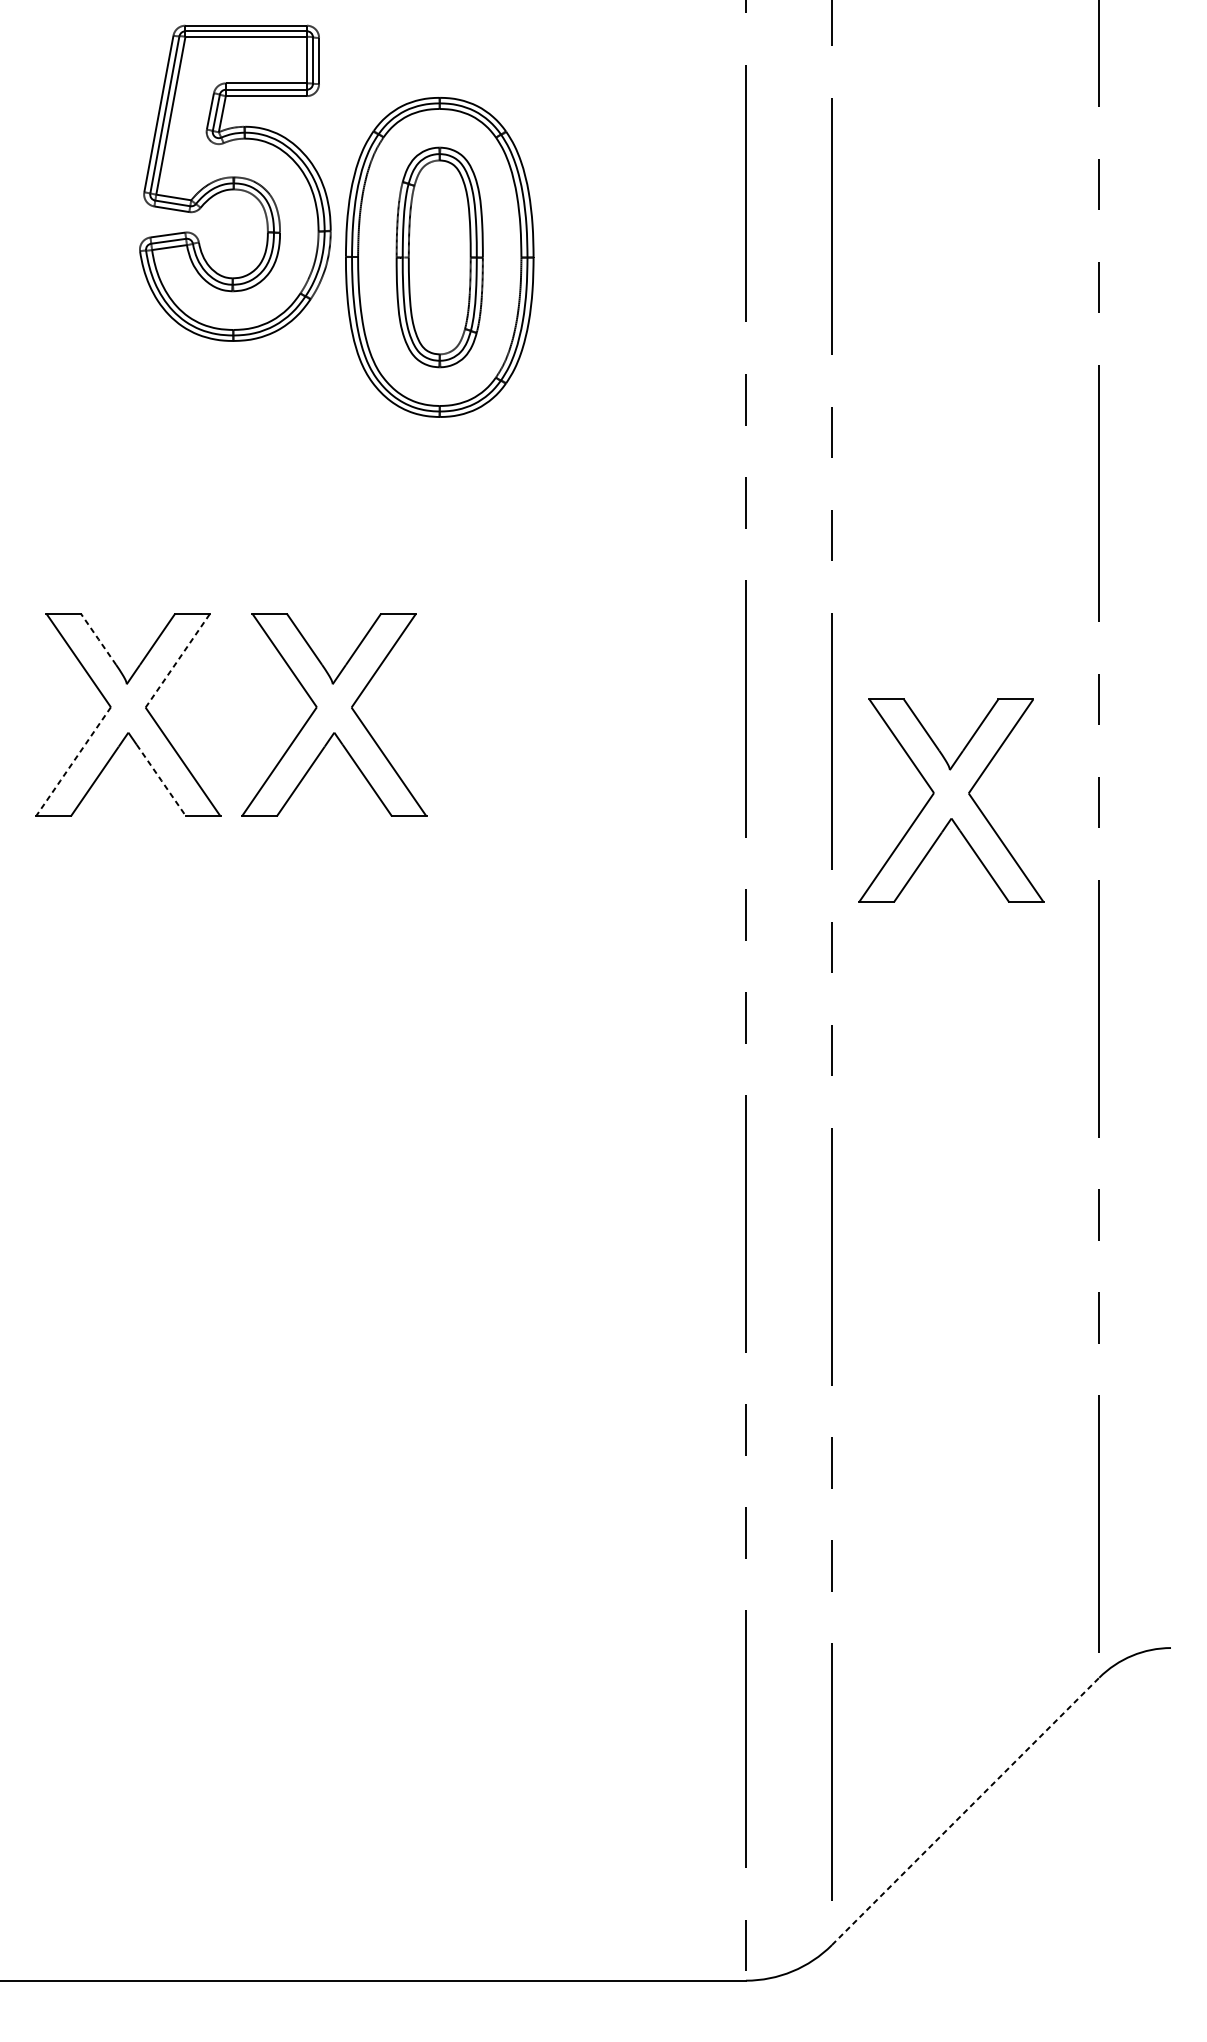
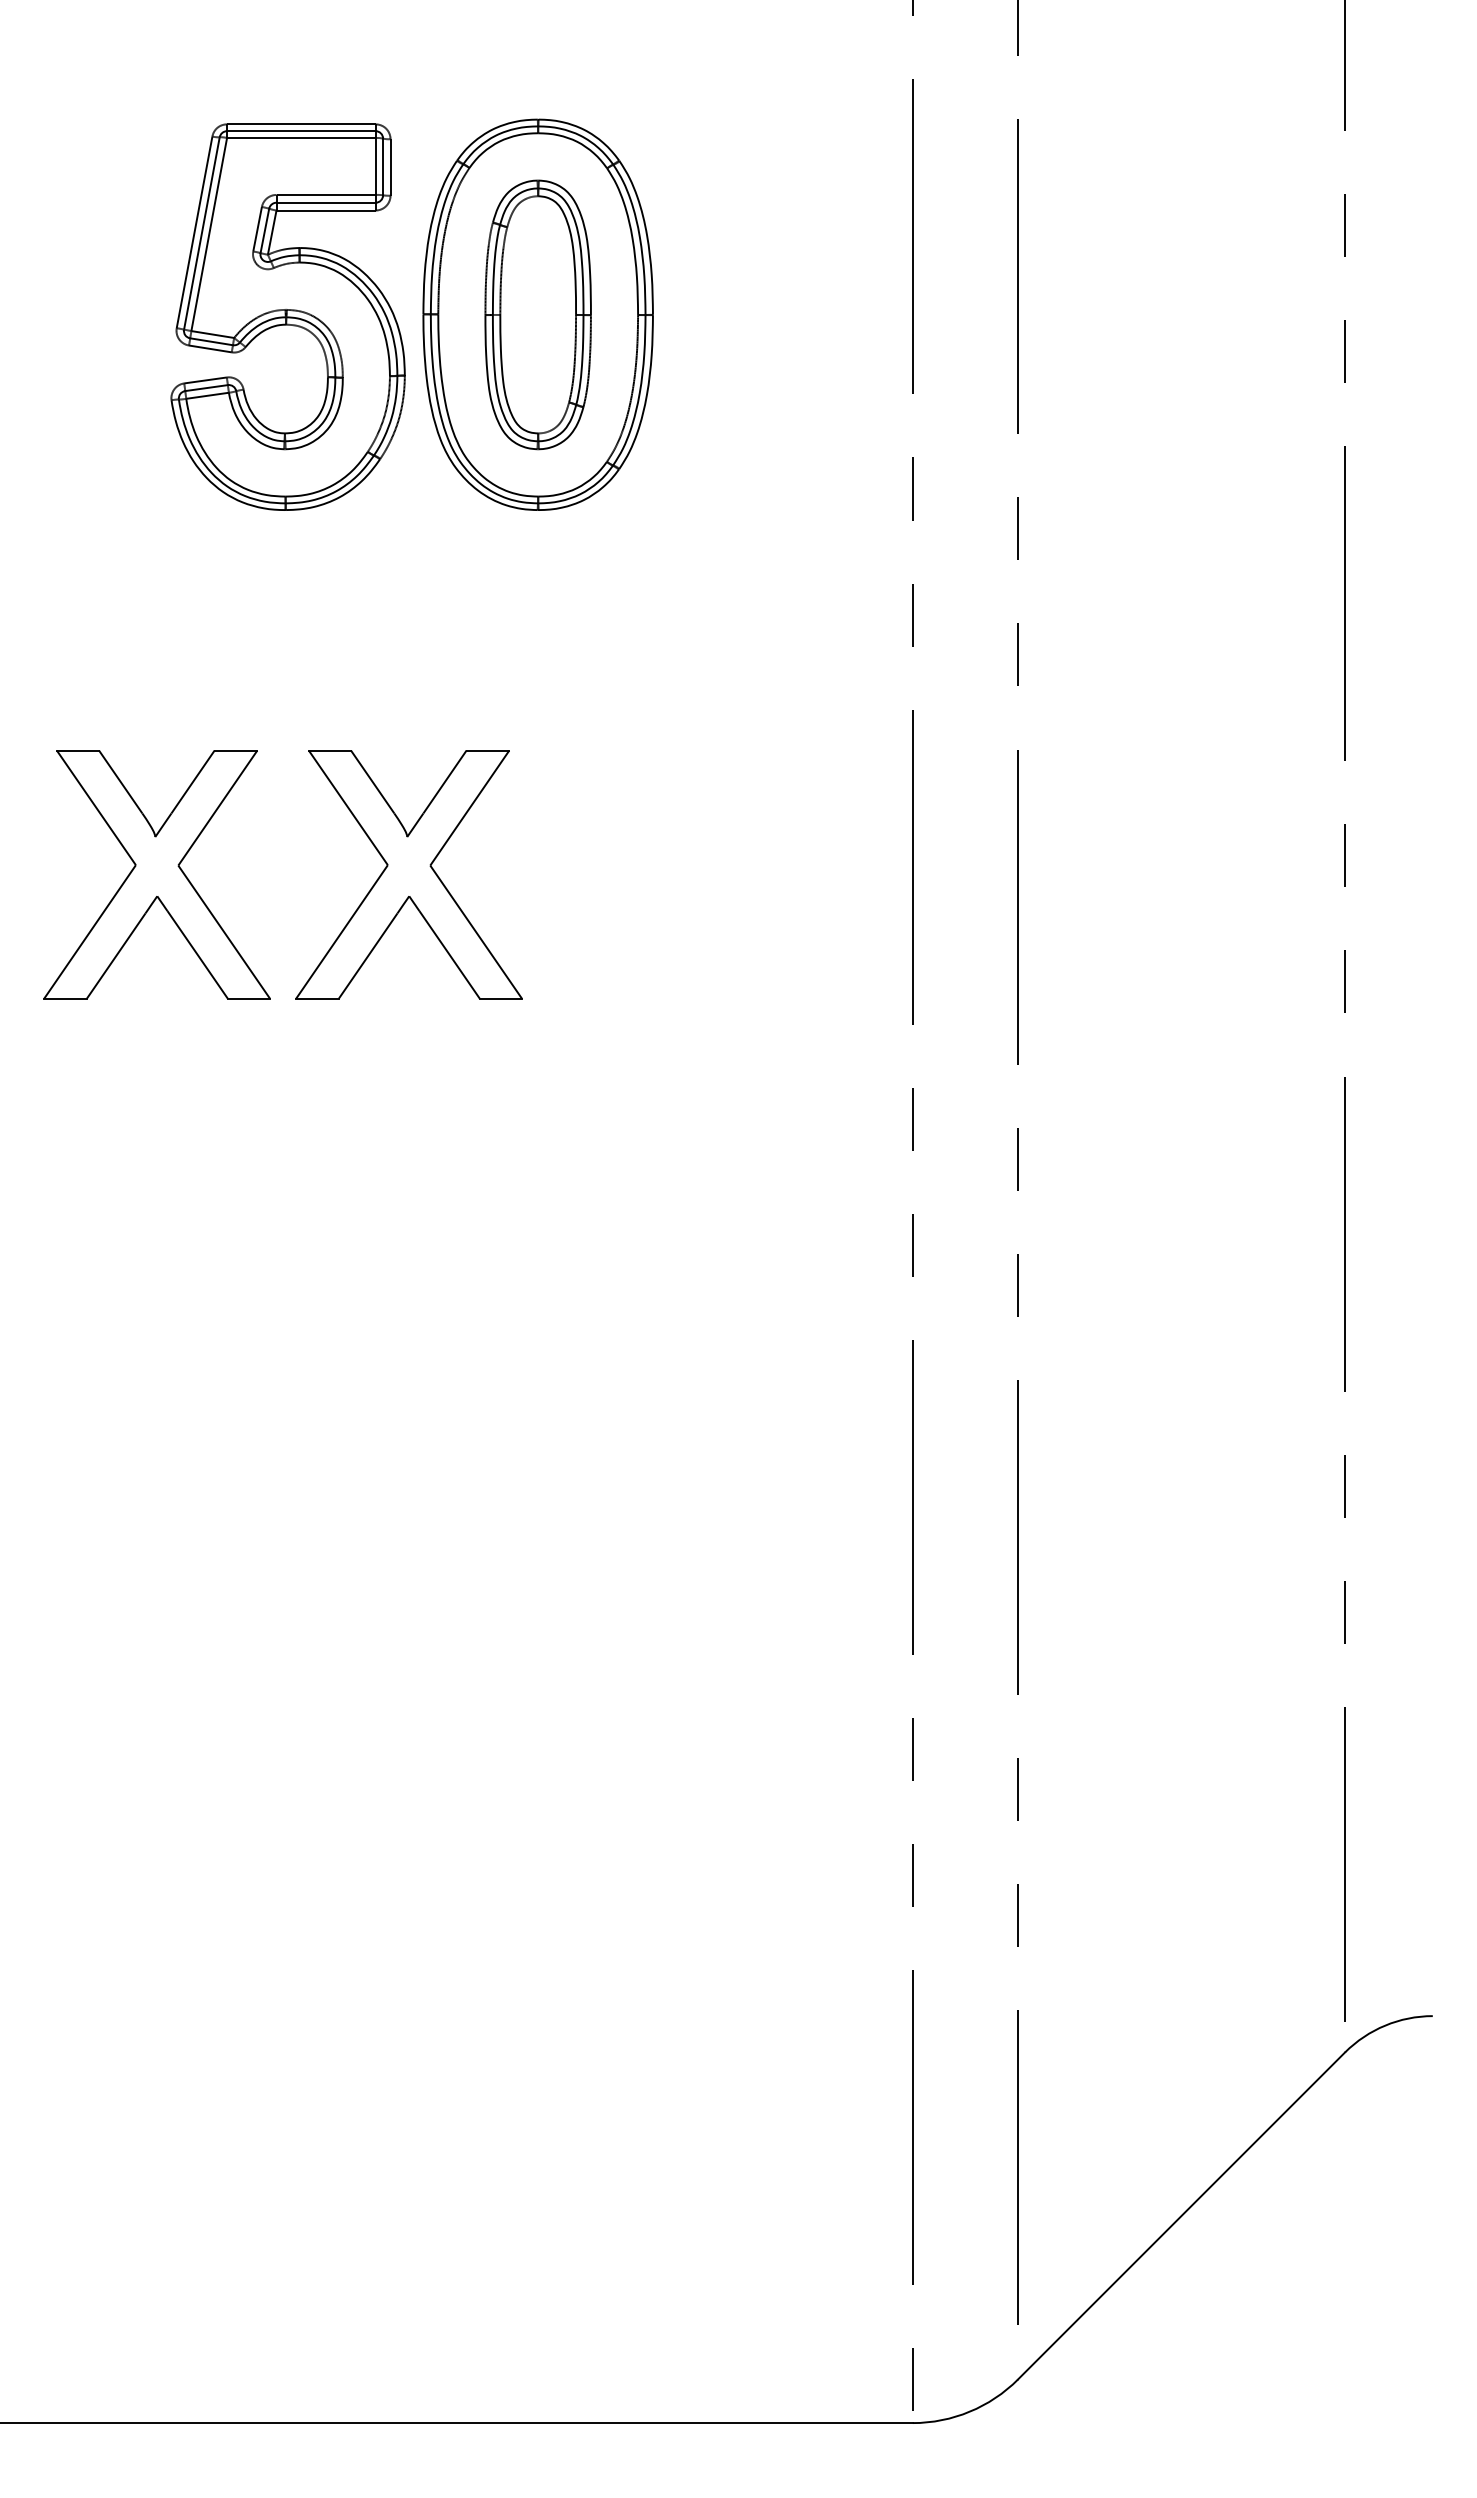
part: (234, 182) -> (287, 316), moved
line: (98, 639) -> (120, 782), dashed -> solid
line: (178, 660) -> (218, 807), dashed -> solid
line: (73, 761) -> (90, 931), dashed -> solid
line: (161, 781) -> (197, 955), dashed -> solid
part: (950, 800) -> (1163, 979), removed
line: (965, 1811) -> (1181, 2215), dashed -> solid

